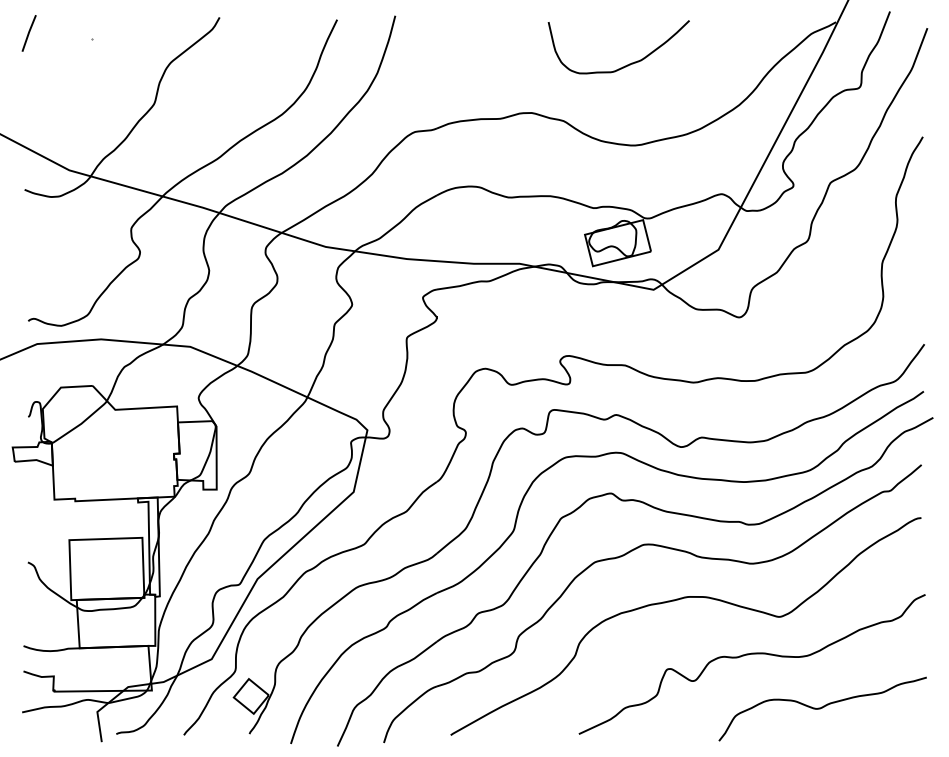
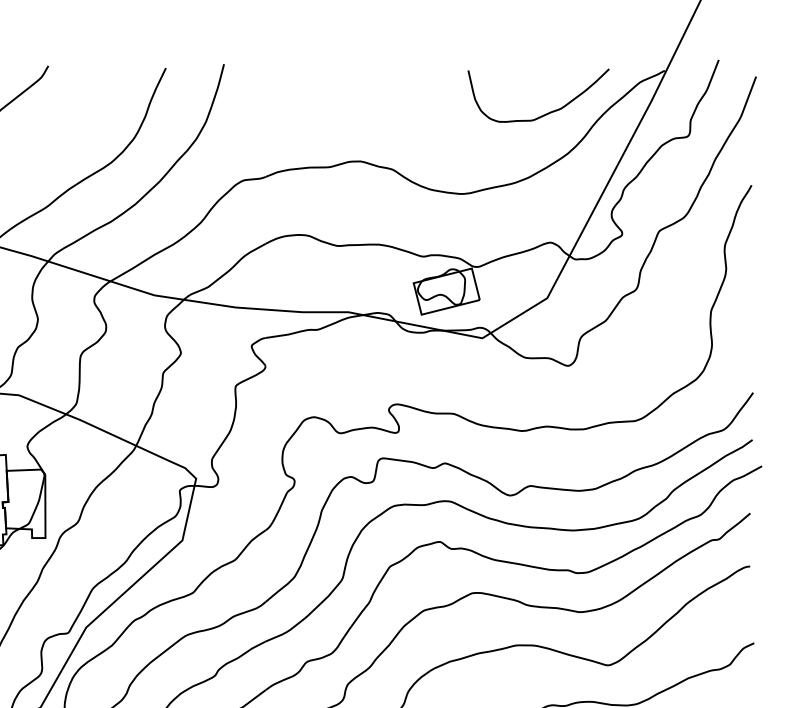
curve: (627, 64) -> (547, 112), moved

